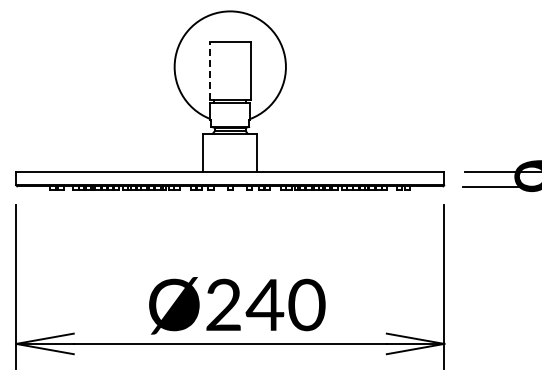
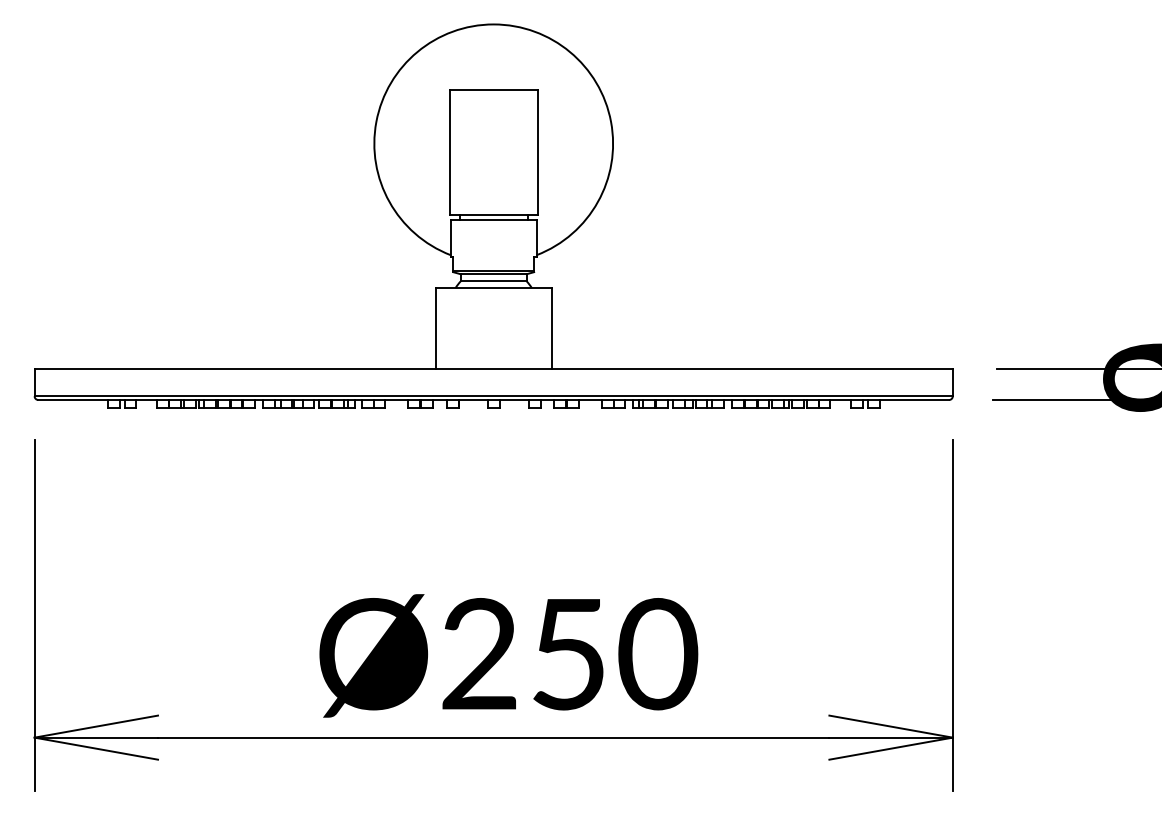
line: (209, 70) -> (449, 151), dashed -> solid
text: (264, 305) -> (567, 655), Ø240 -> Ø250

